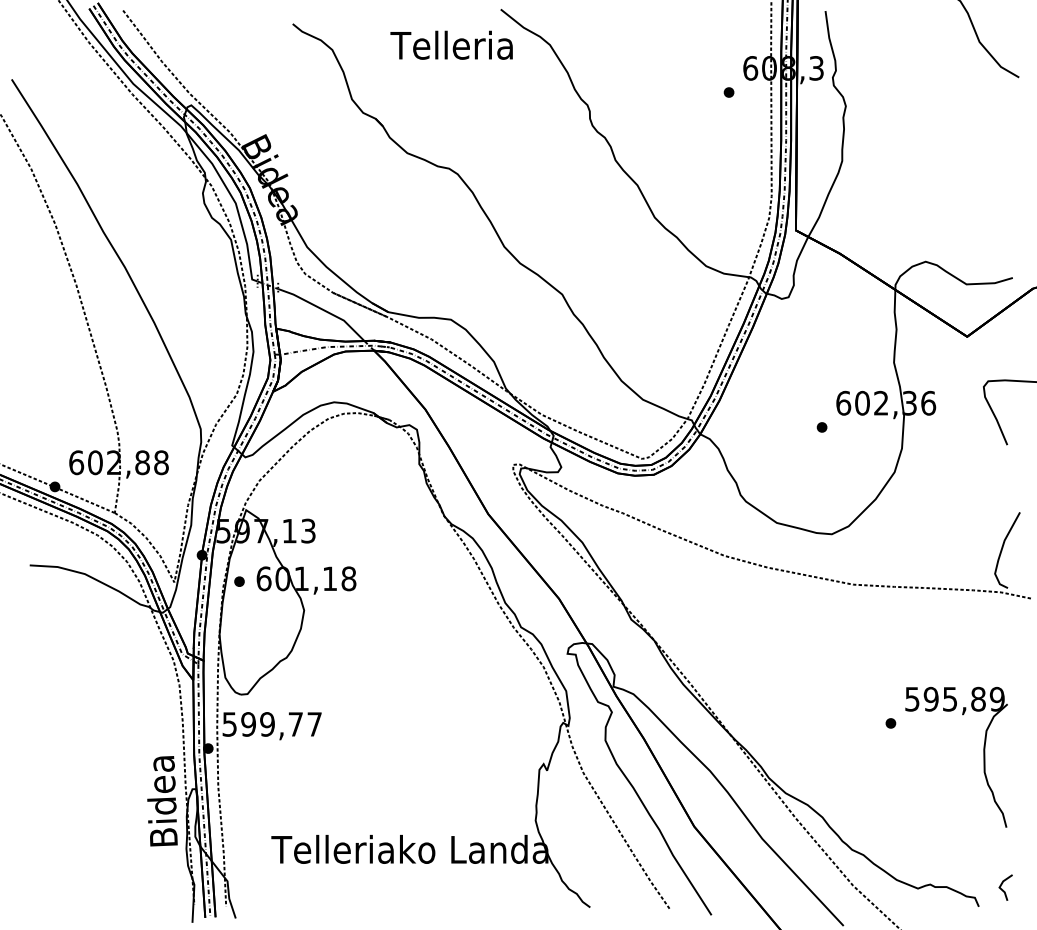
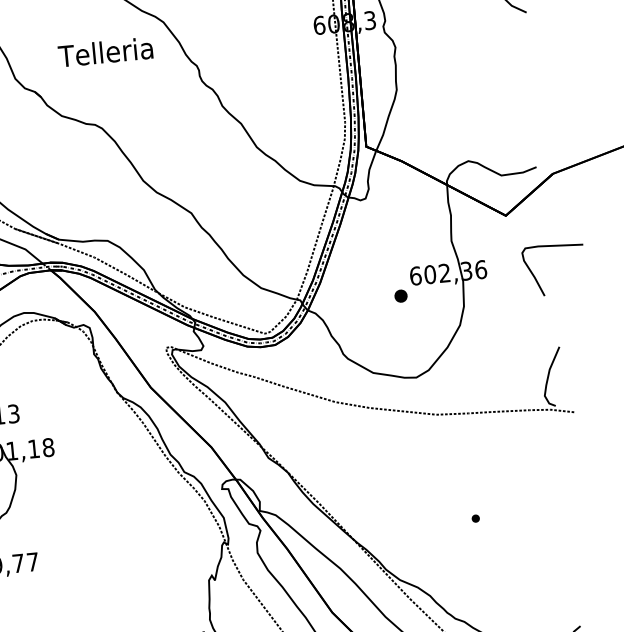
text: (451, 44) -> (105, 51), moved
part: (728, 92) -> (304, 45), removed
part: (821, 427) -> (400, 296), size x1.6
part: (983, 756) -> (549, 537), removed

